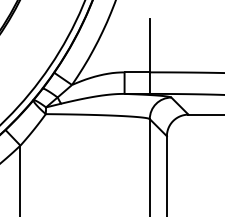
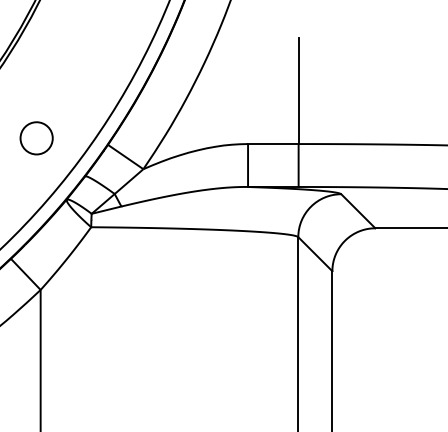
circle: (18, 69) -> (36, 138), added

